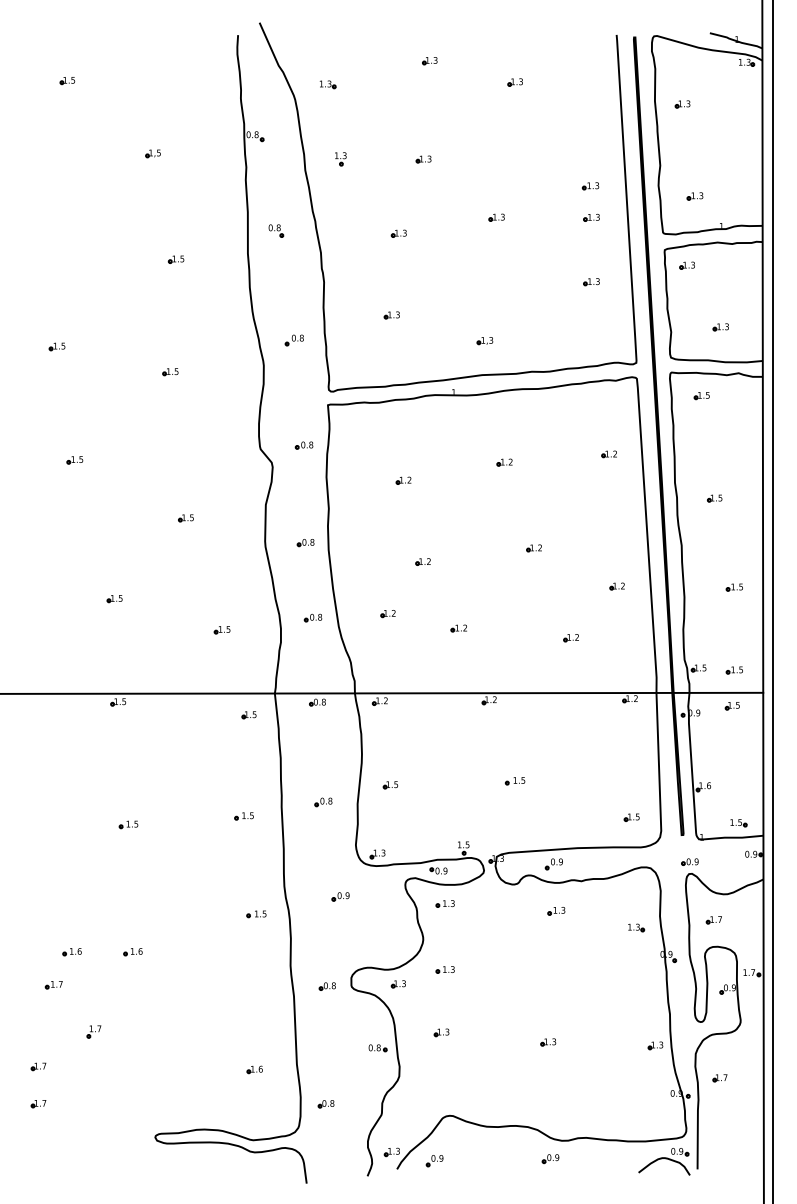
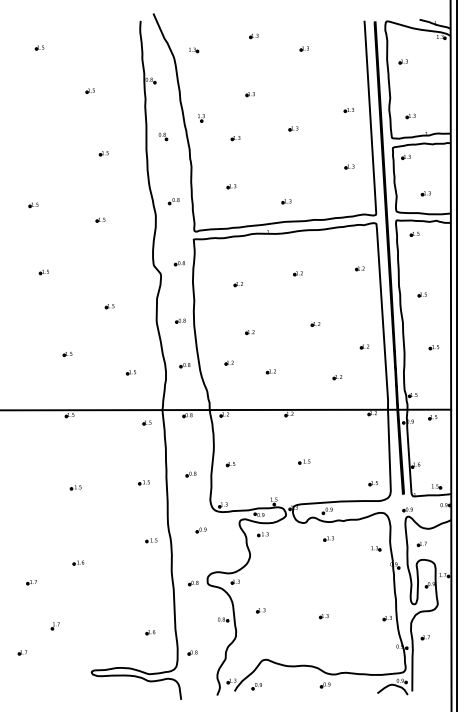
part: (340, 159) -> (201, 118), moved
part: (591, 217) -> (349, 128), removed
part: (733, 670) -> (433, 396), removed
part: (72, 951) -> (42, 562), removed
part: (444, 969) -> (262, 573), removed
part: (92, 1032) -> (54, 626), moved
part: (38, 1066) -> (22, 630), removed

